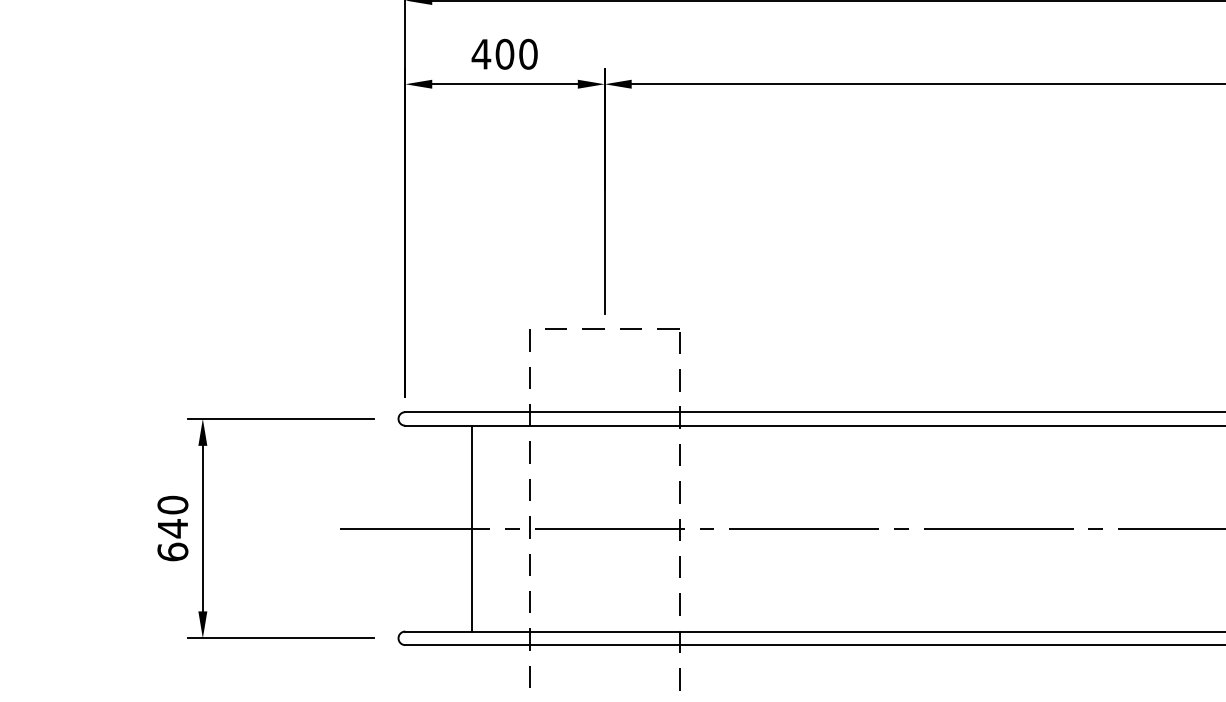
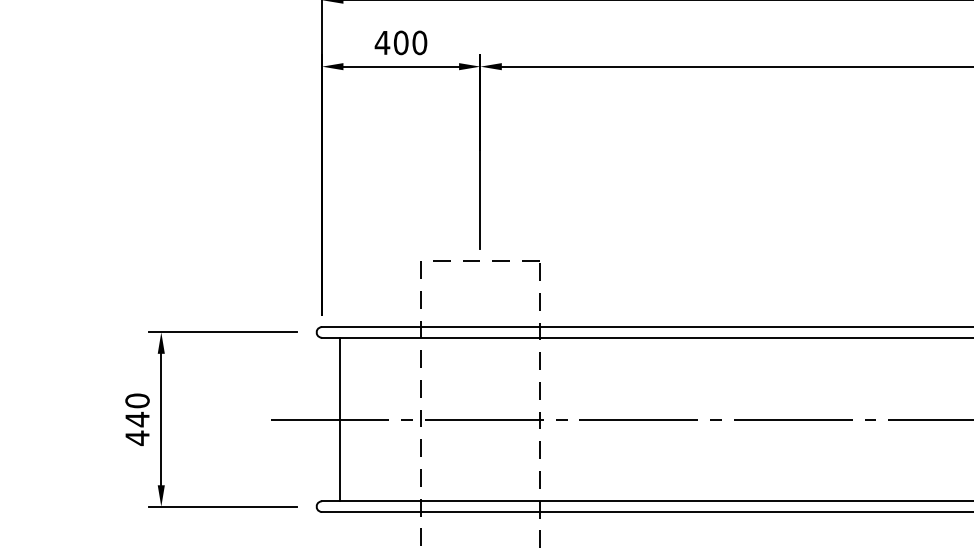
line: (471, 528) -> (339, 419), moved
text: (172, 551) -> (137, 437), 640 -> 440

